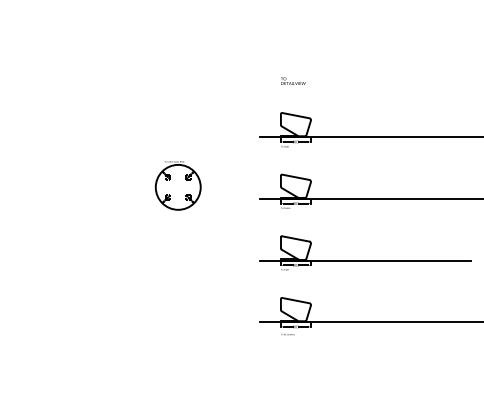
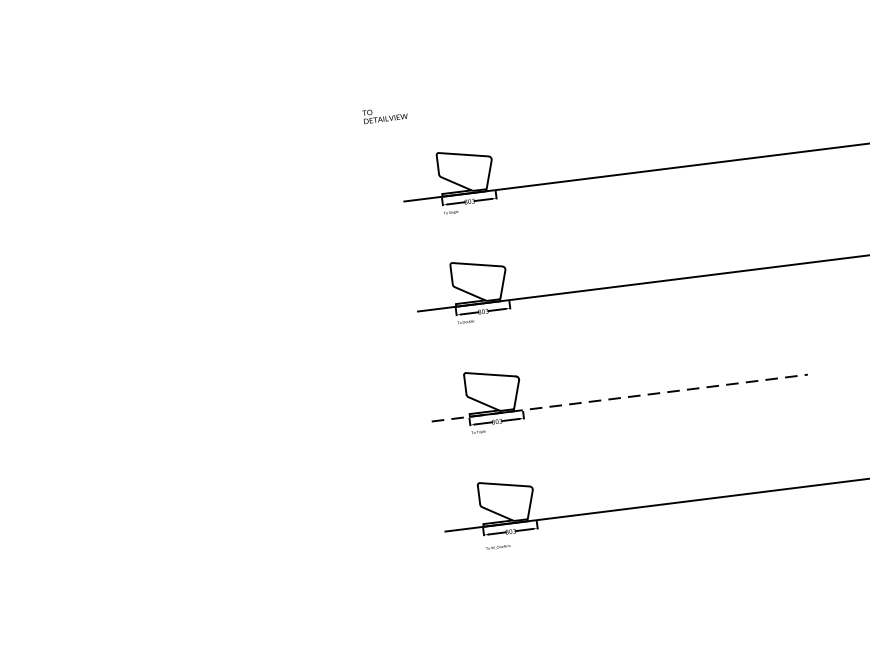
text: (293, 80) -> (385, 113), moved
part: (177, 185) -> (267, 305), removed
line: (365, 260) -> (620, 397), solid -> dashed

